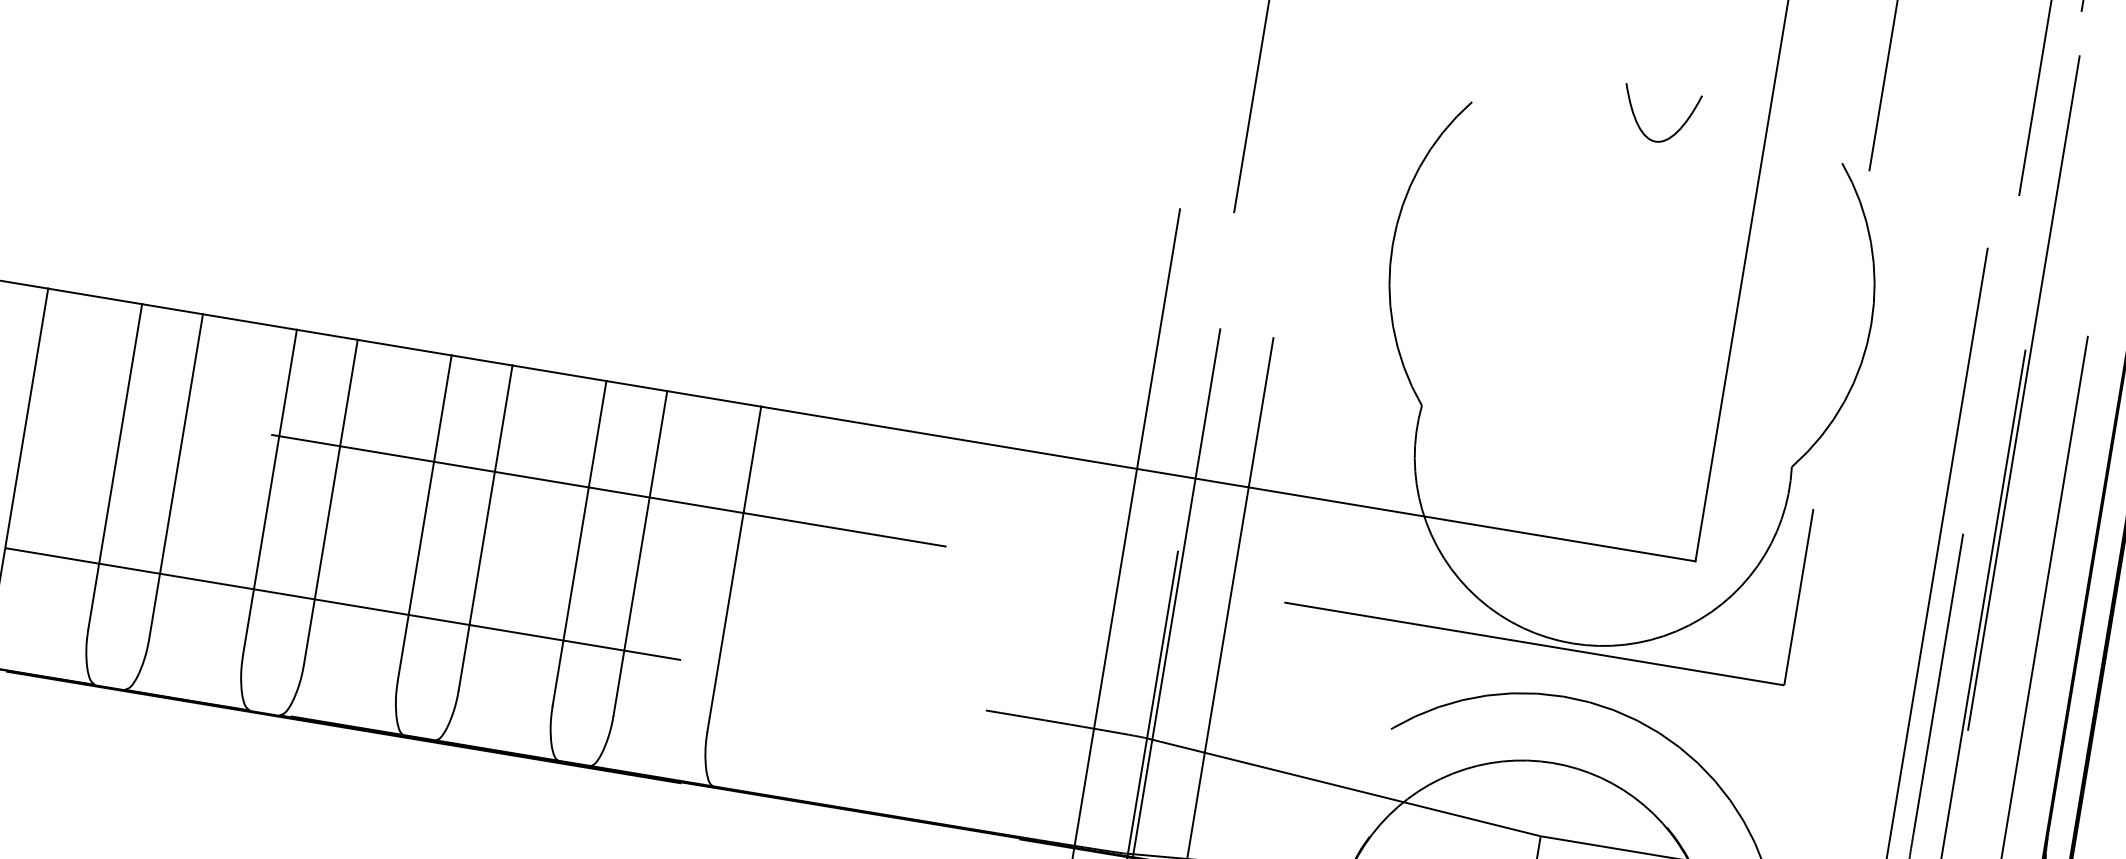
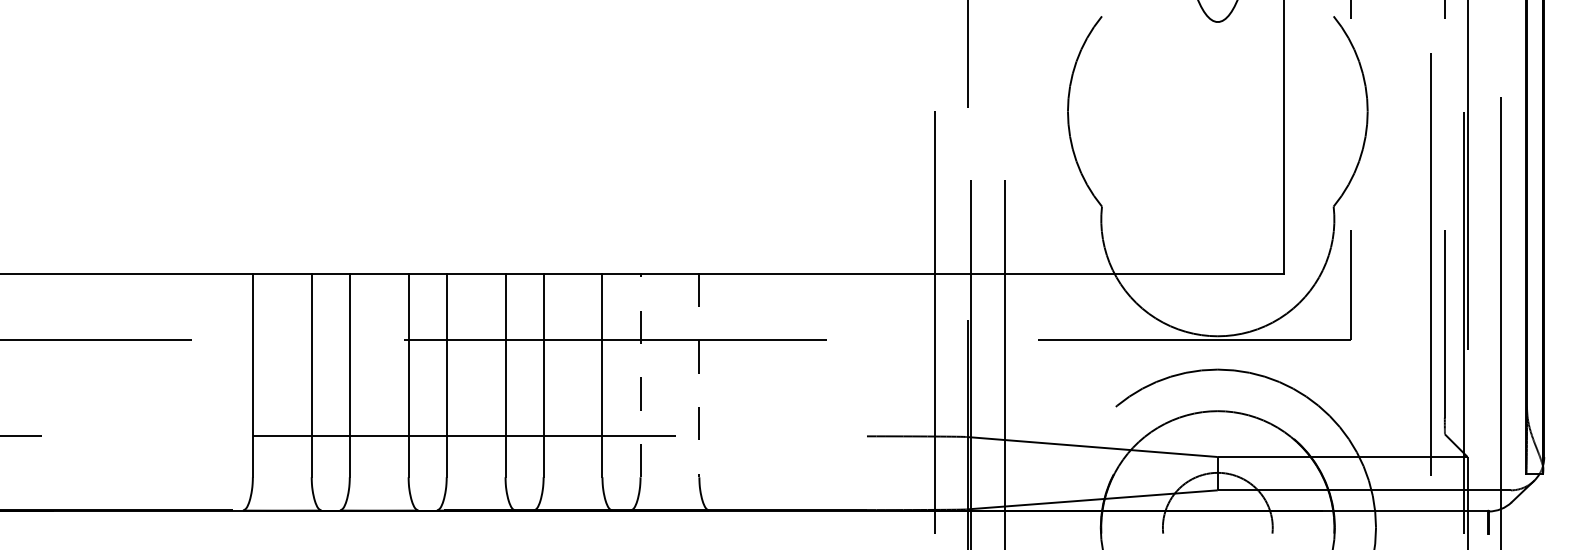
line: (640, 553) -> (640, 375), solid -> dashed
line: (734, 569) -> (699, 375), solid -> dashed

